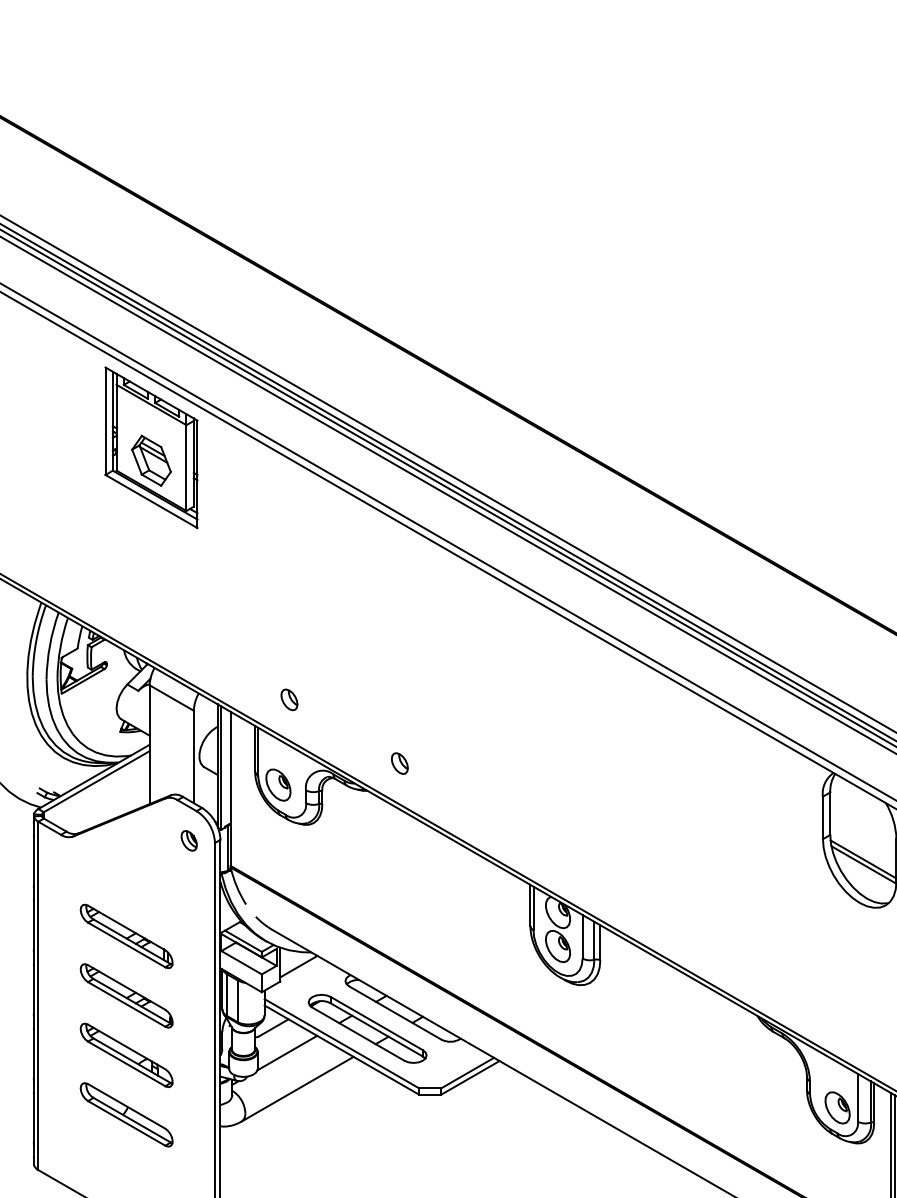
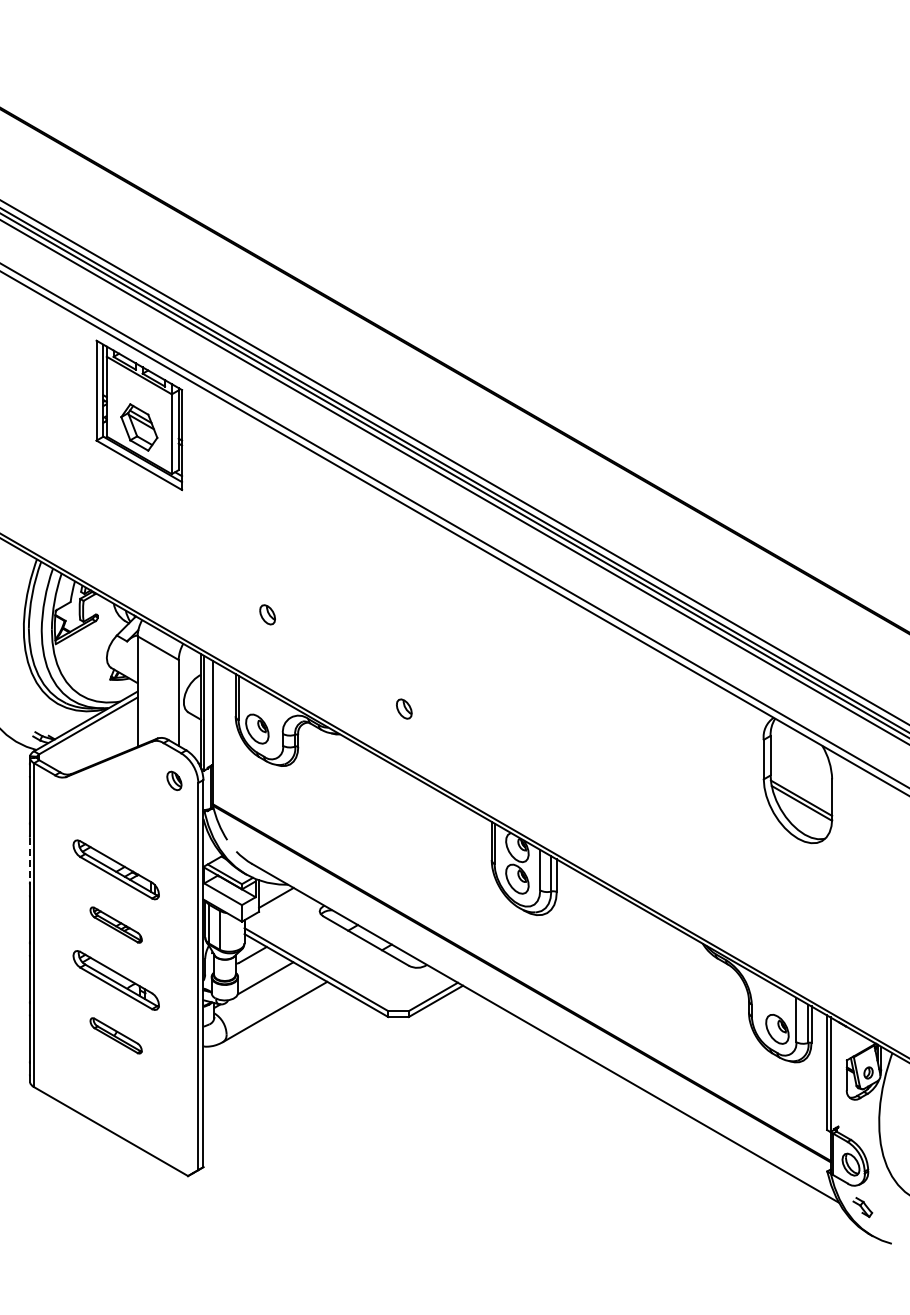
part: (289, 699) -> (267, 614), moved
part: (400, 762) -> (404, 708), moved
line: (33, 926) -> (29, 860), solid -> dashed
part: (125, 995) -> (115, 924), size x0.6
part: (367, 1028) -> (340, 955), removed
part: (125, 1114) -> (115, 1035), size x0.6

